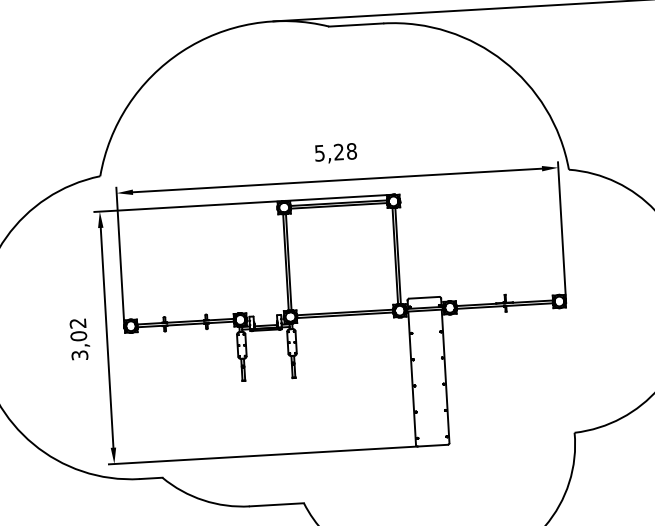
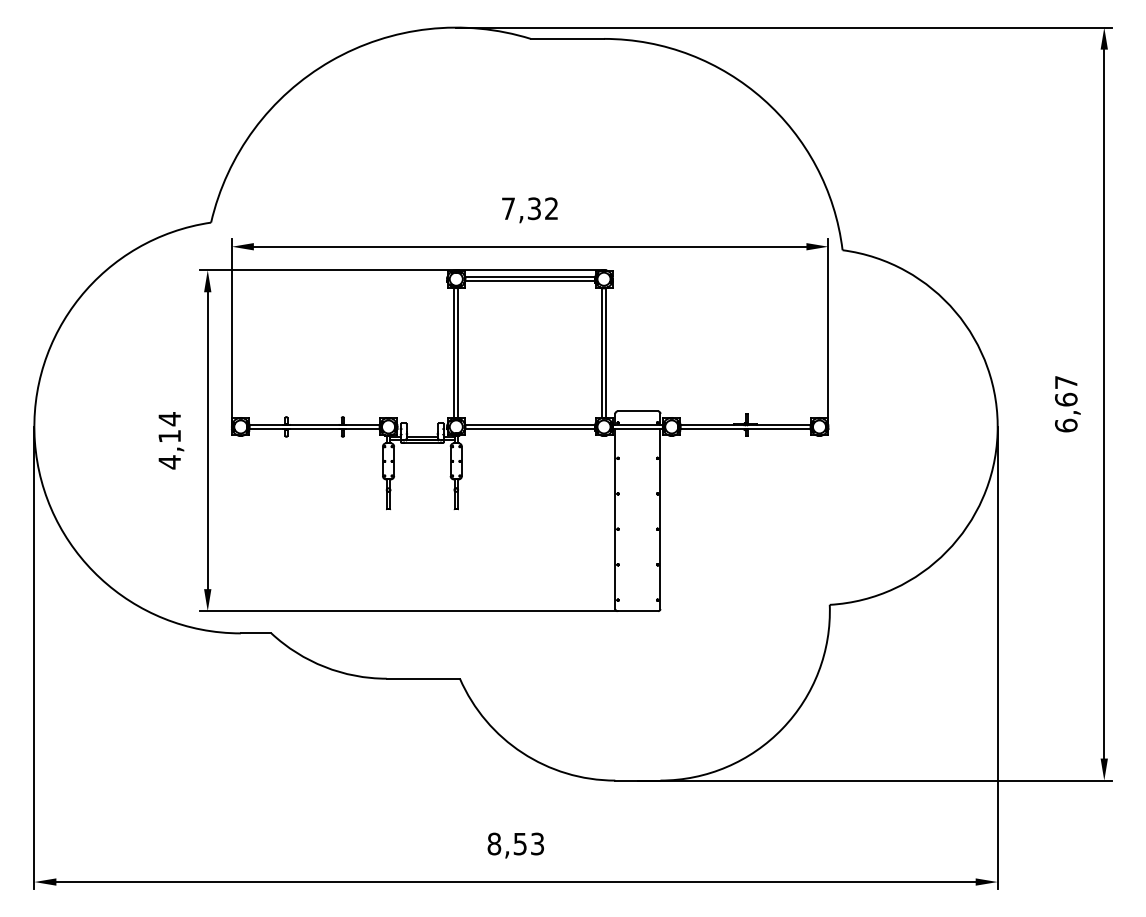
text: (336, 152) -> (530, 208), 5,28 -> 7,32
text: (78, 339) -> (169, 440), 3,02 -> 4,14

